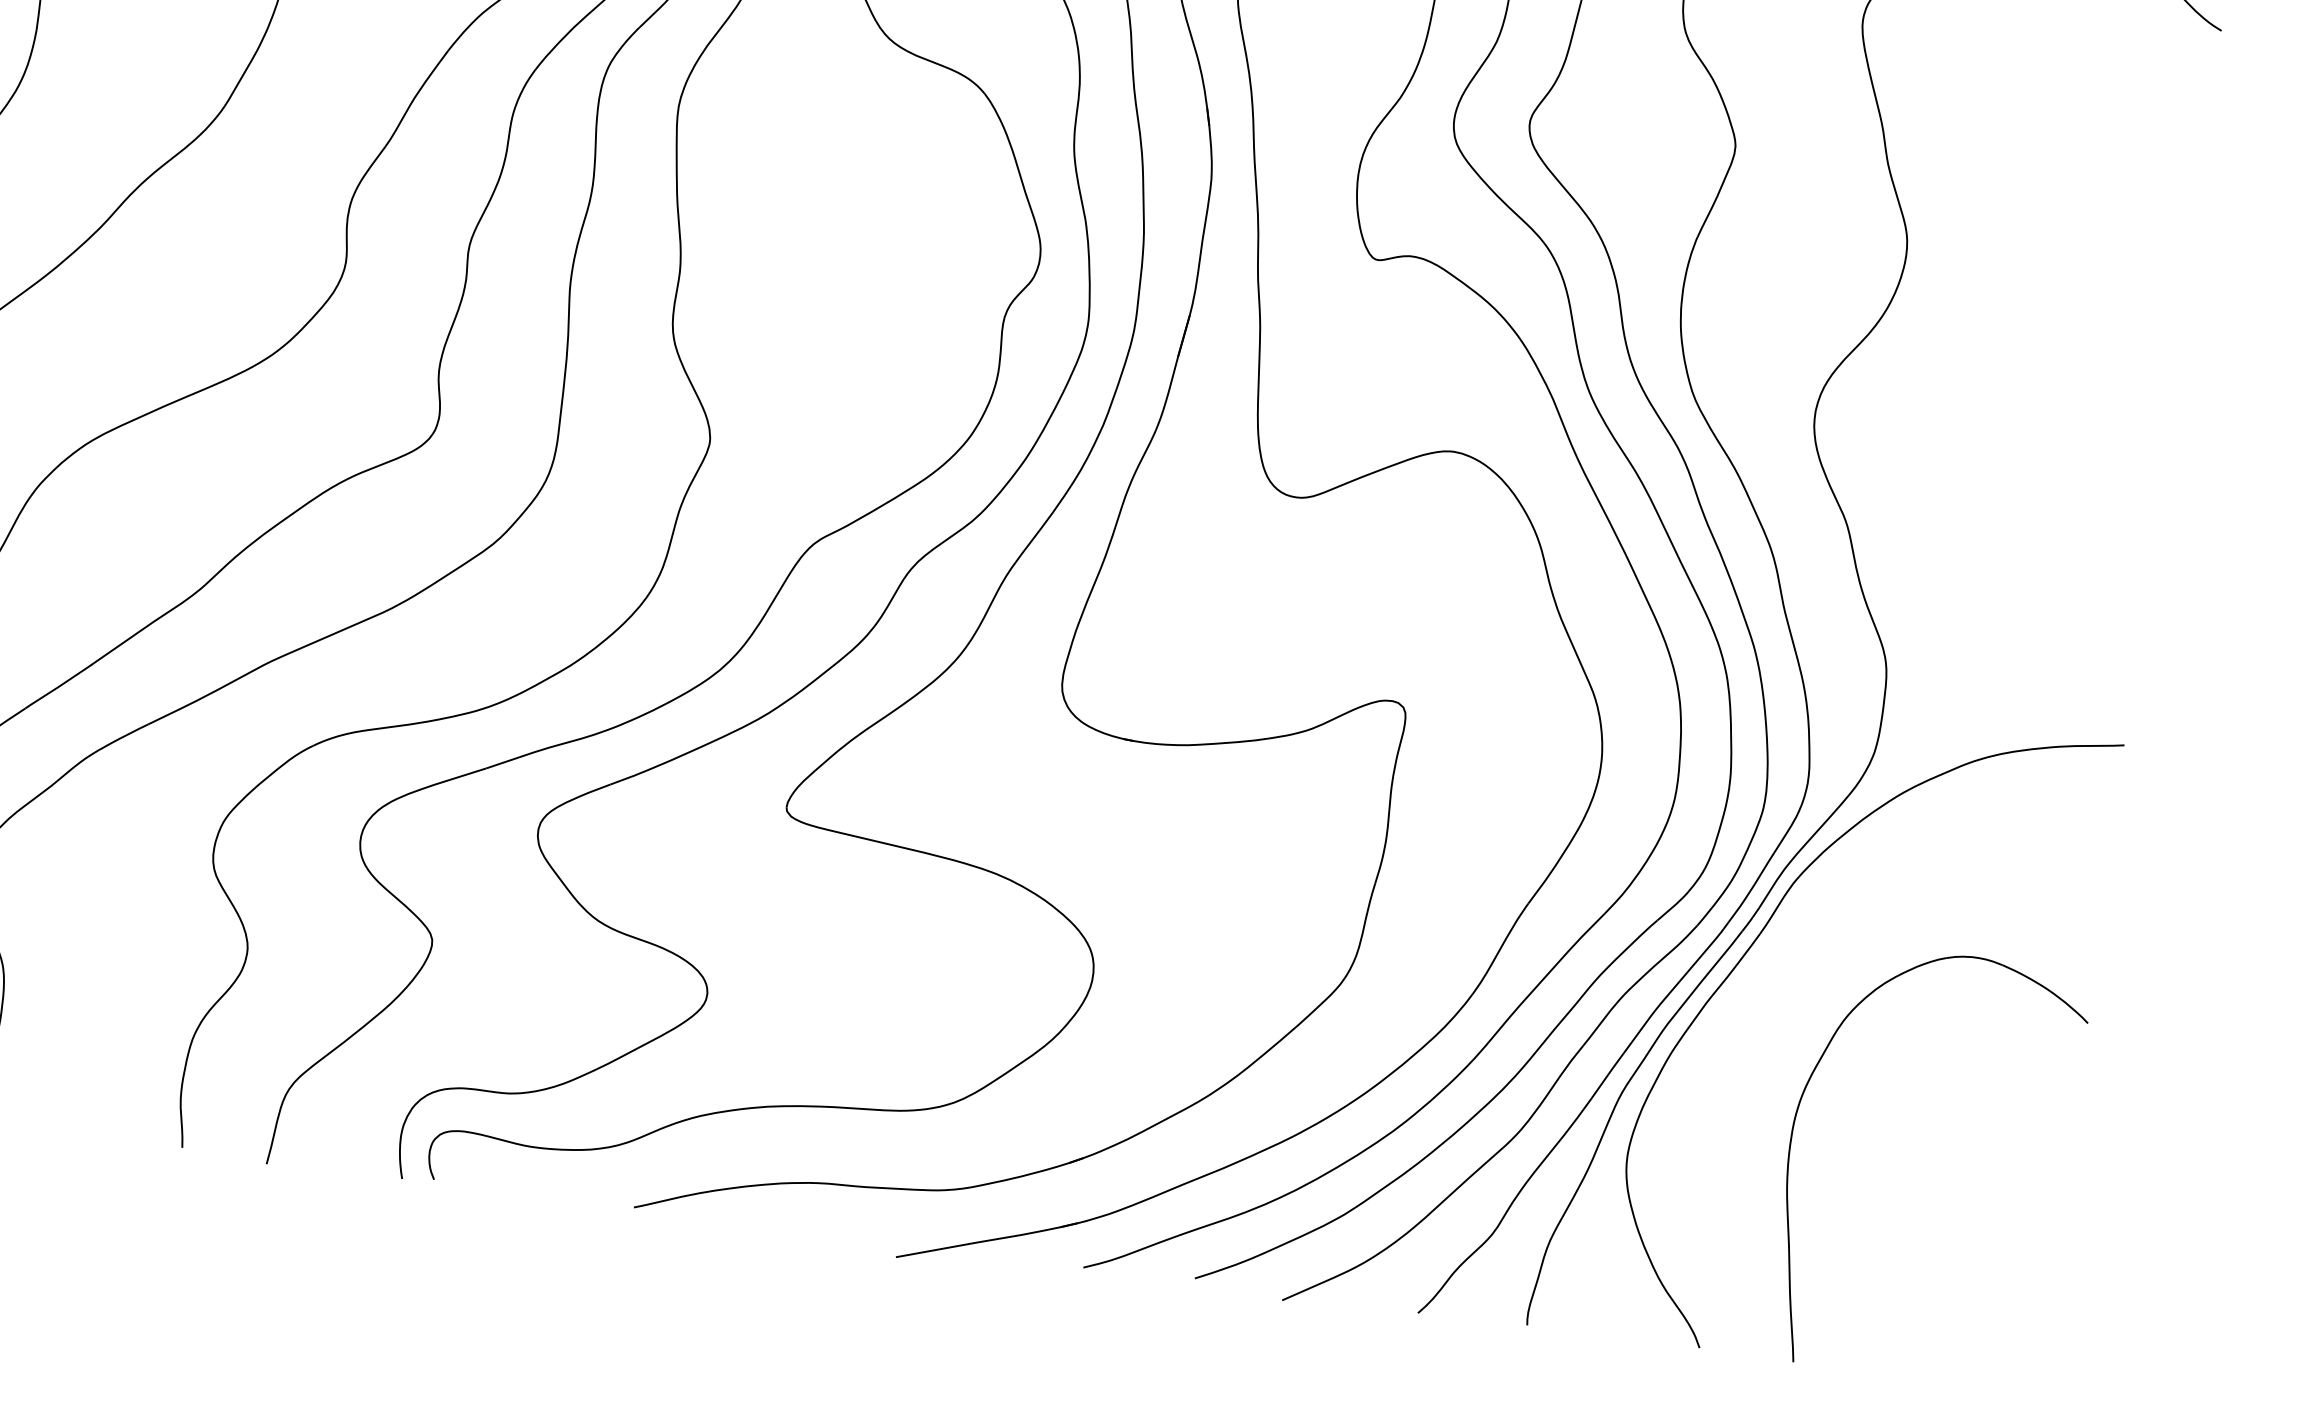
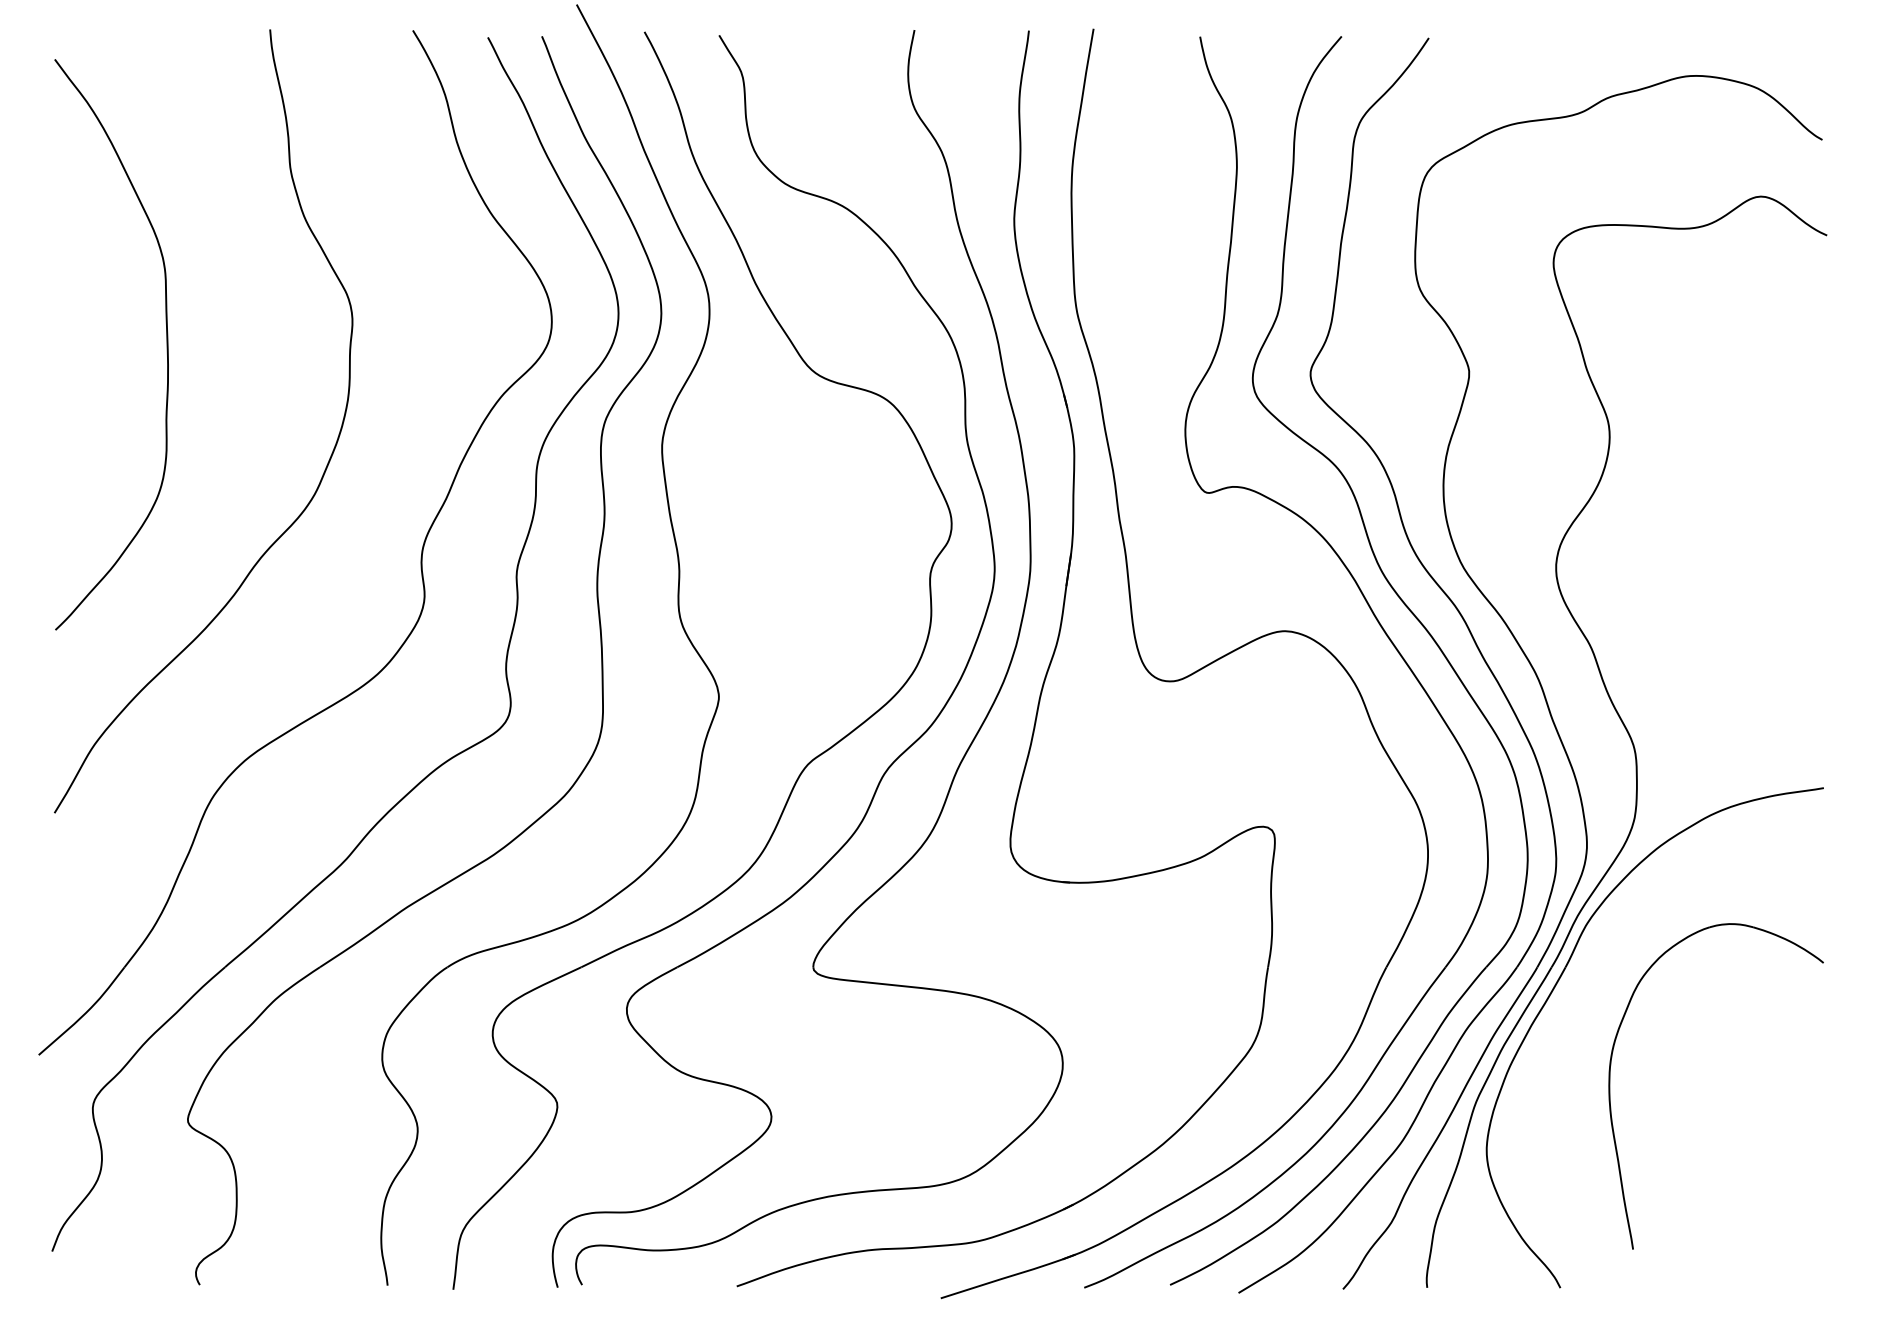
part: (1791, 1147) -> (1610, 1086), moved

